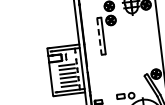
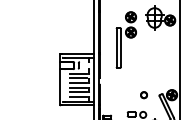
line: (99, 36) -> (116, 48), dashed -> solid
part: (129, 77) -> (143, 95), added

